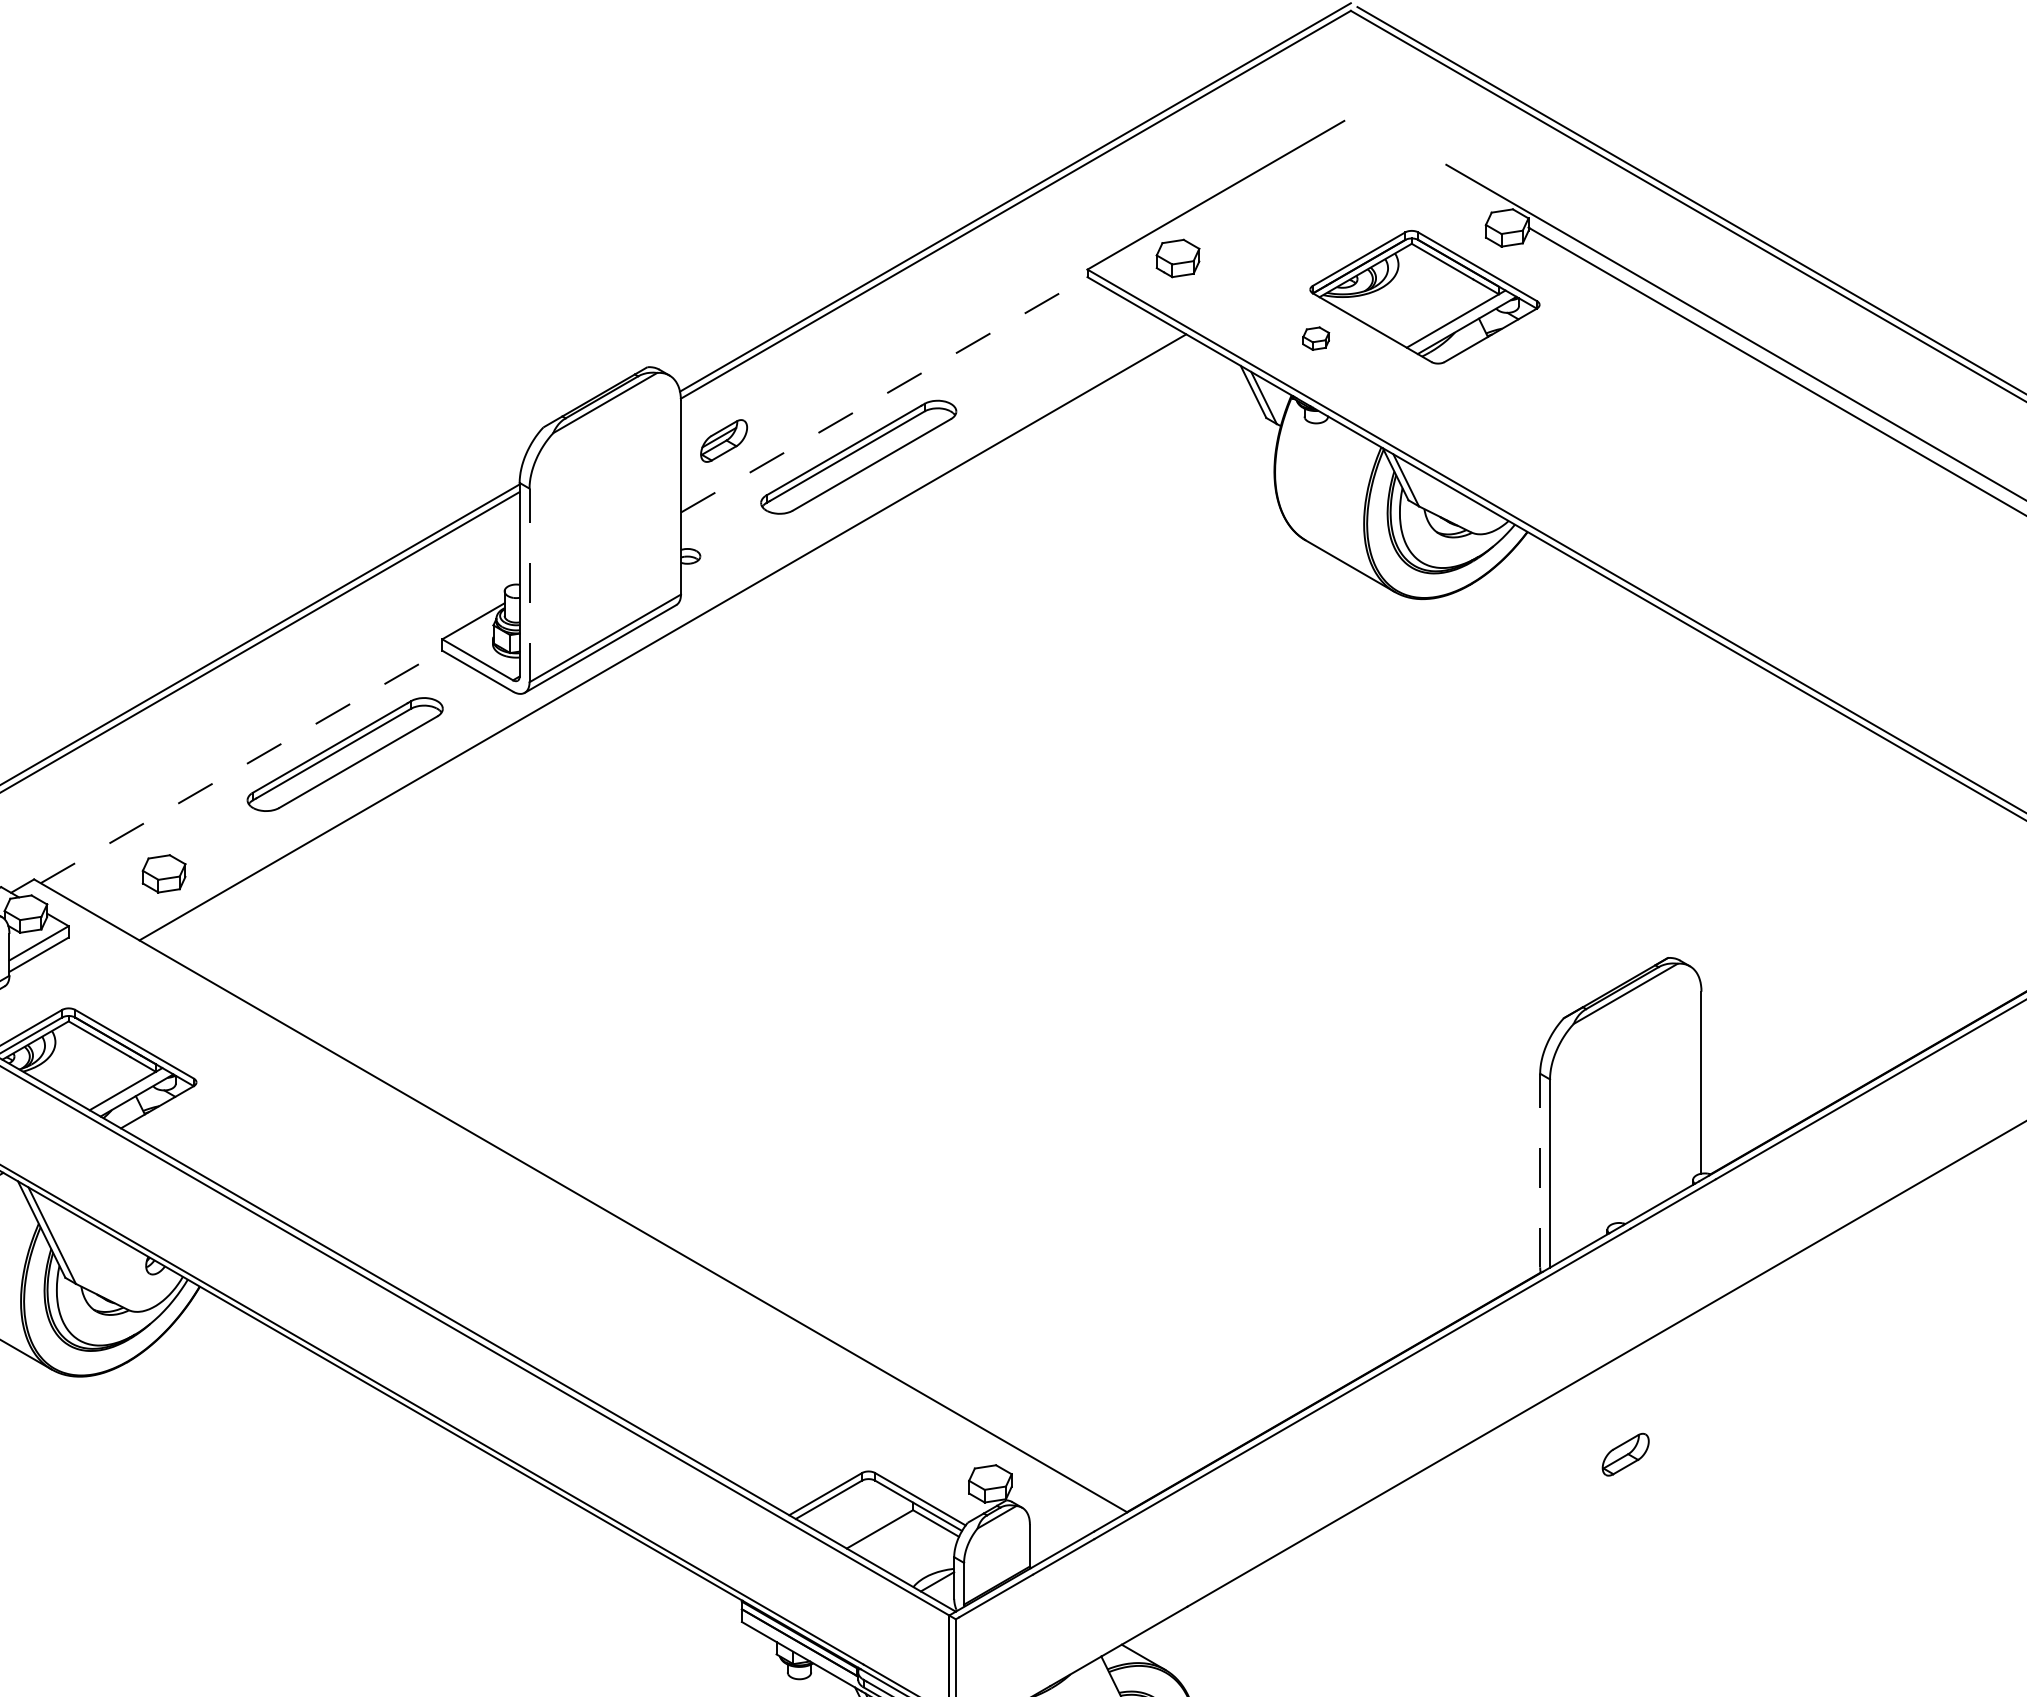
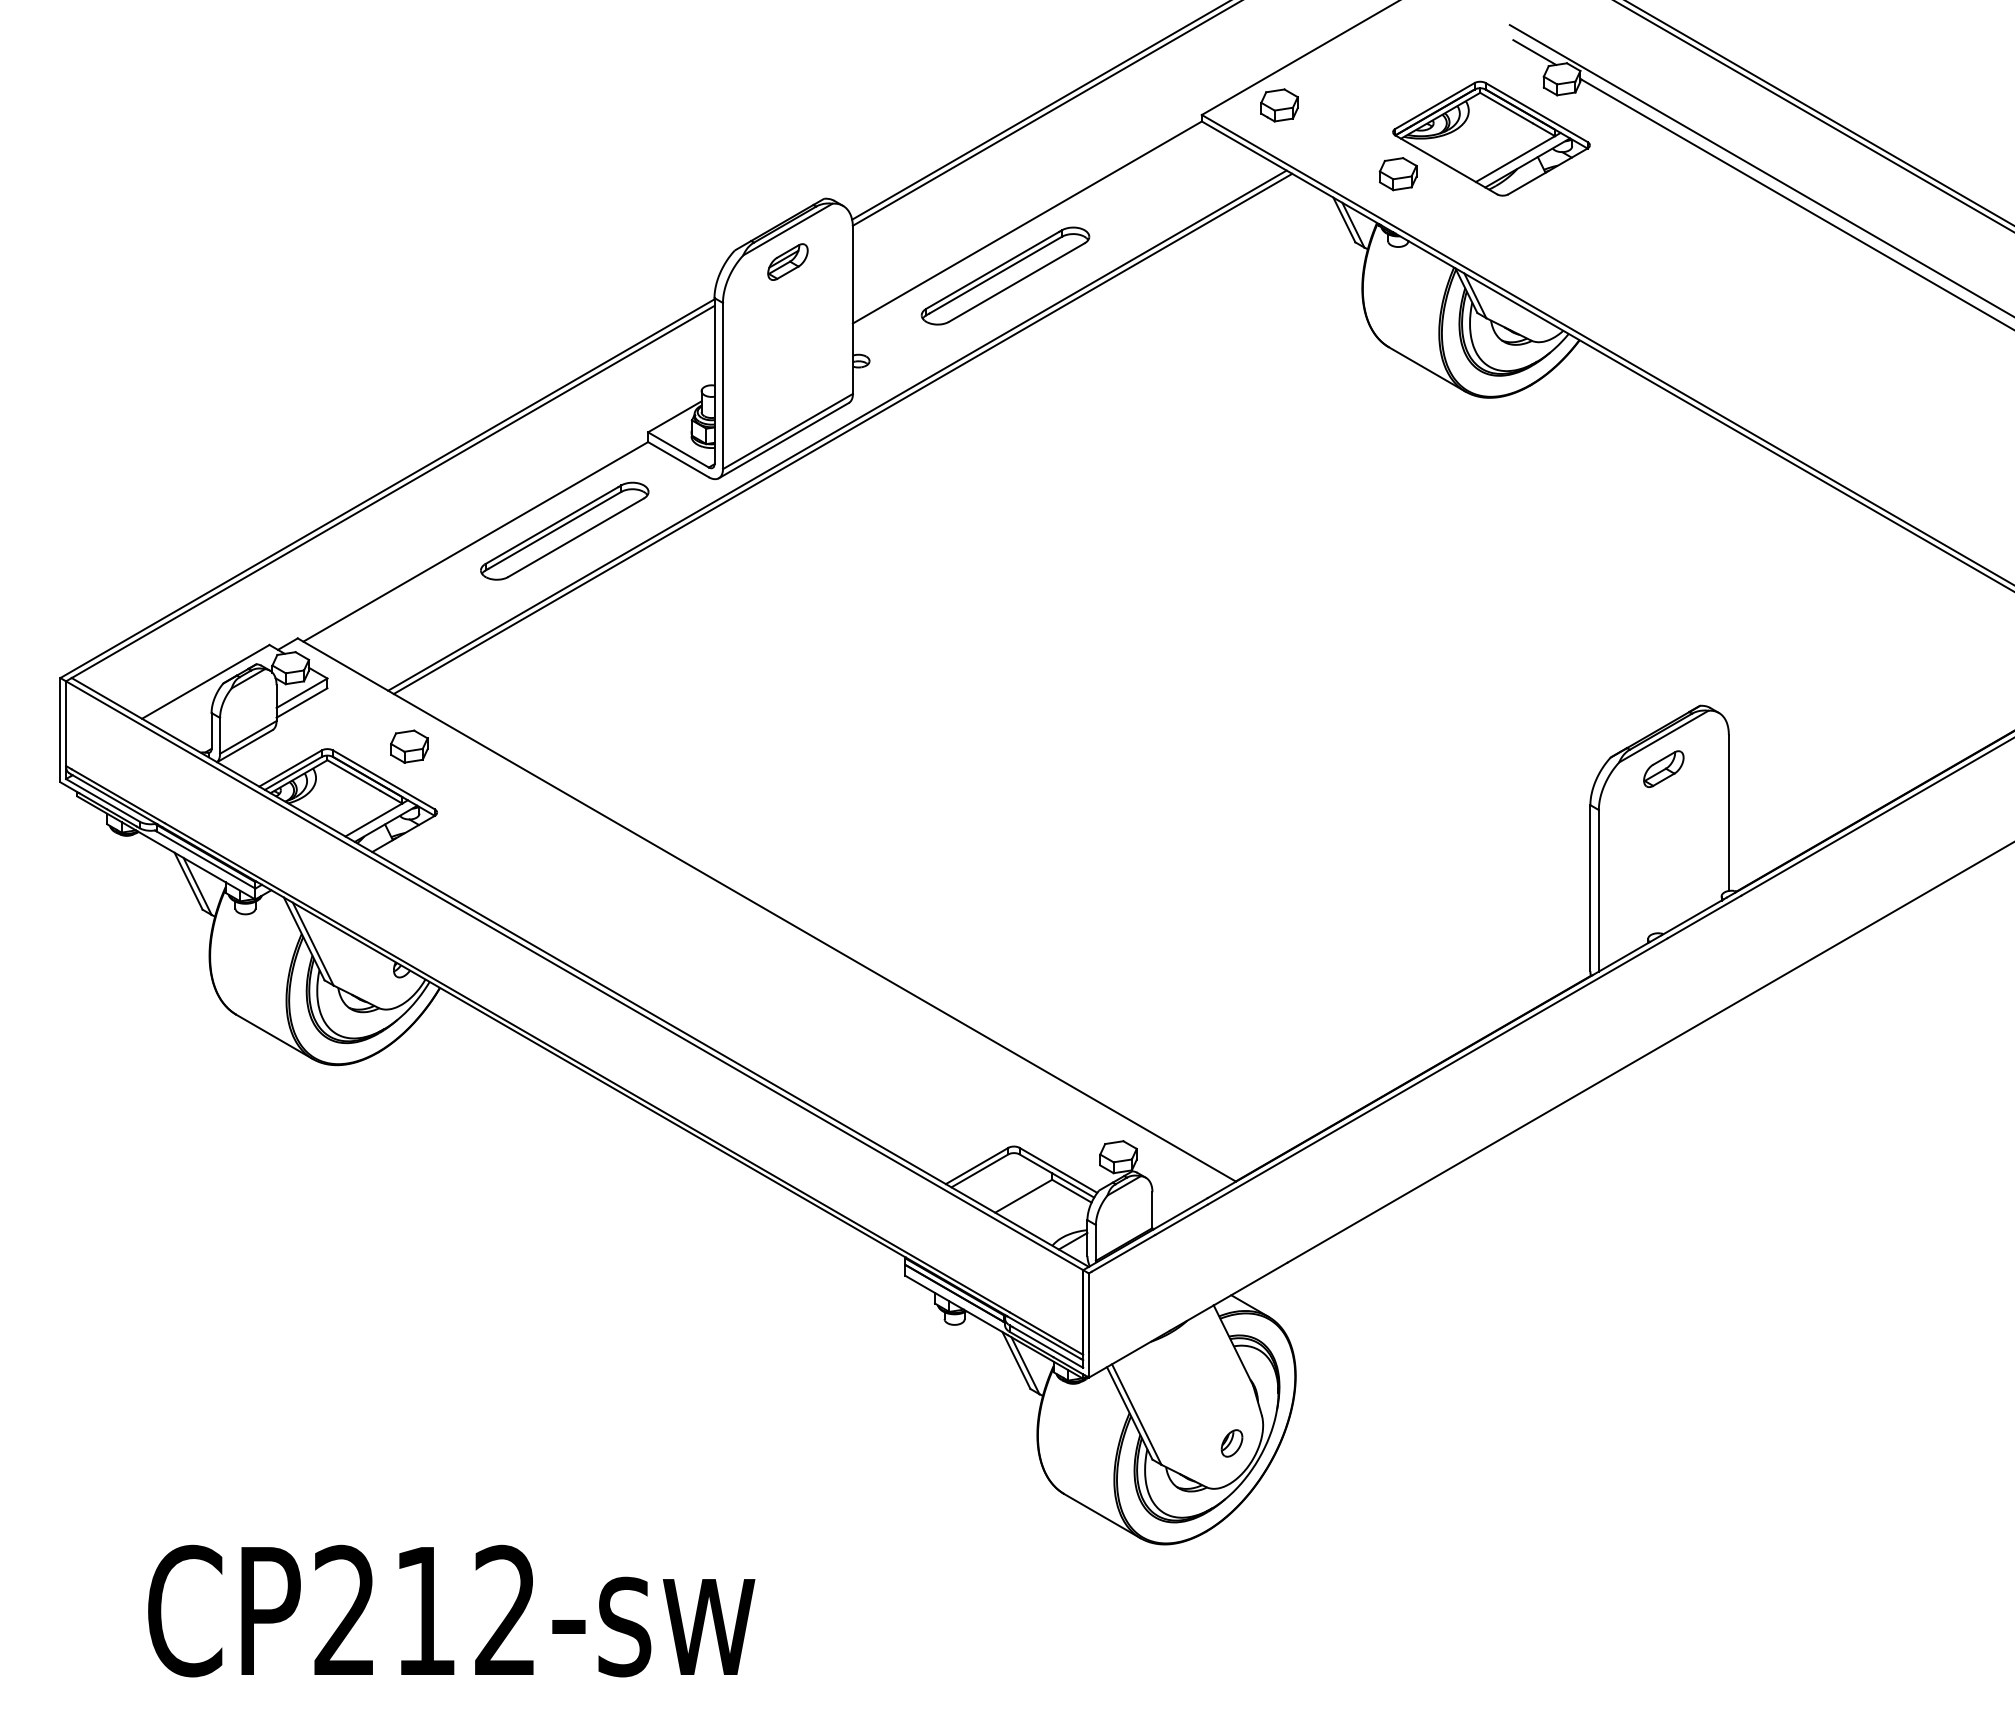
line: (1475, 196) -> (1534, 52), added
part: (1315, 338) -> (1397, 174), size x1.67
line: (884, 394) -> (1027, 222), dashed -> solid
part: (723, 440) -> (787, 261), moved
line: (530, 584) -> (723, 385), dashed -> solid
line: (668, 640) -> (842, 433), added
line: (242, 766) -> (476, 541), dashed -> solid
part: (164, 873) -> (409, 746), moved
line: (1540, 1169) -> (1590, 887), dashed -> solid
part: (1625, 1453) -> (1663, 768), moved

